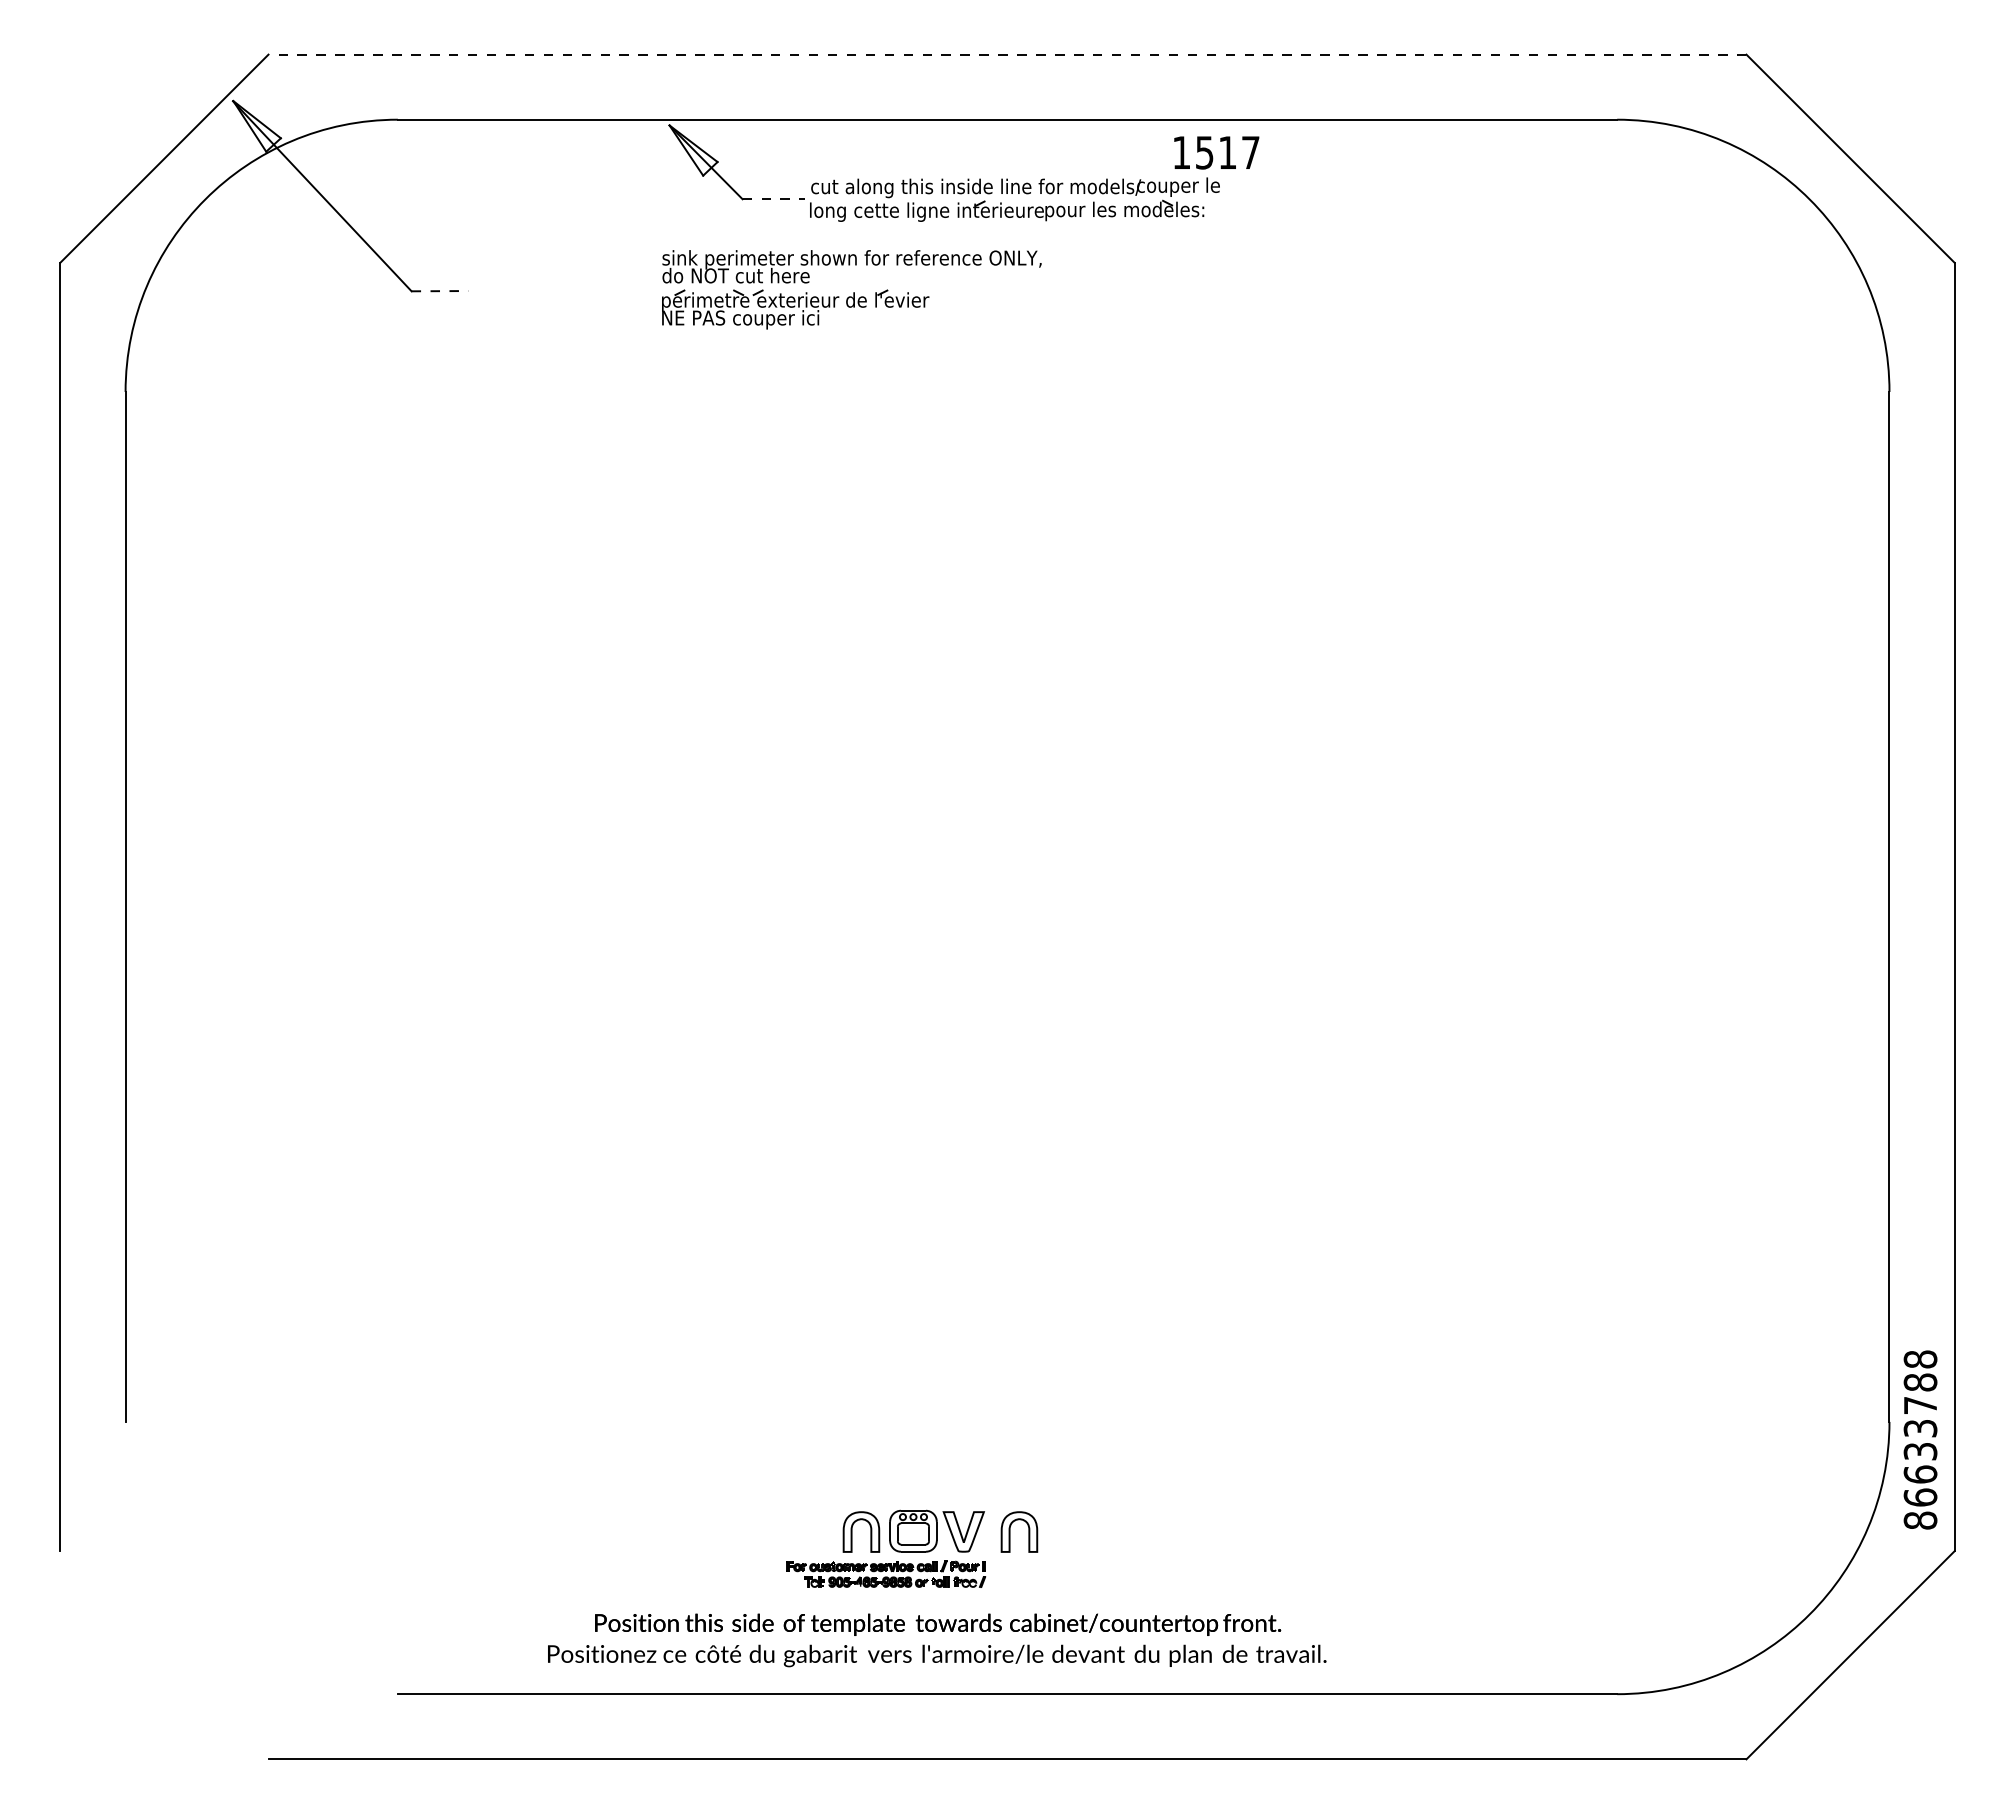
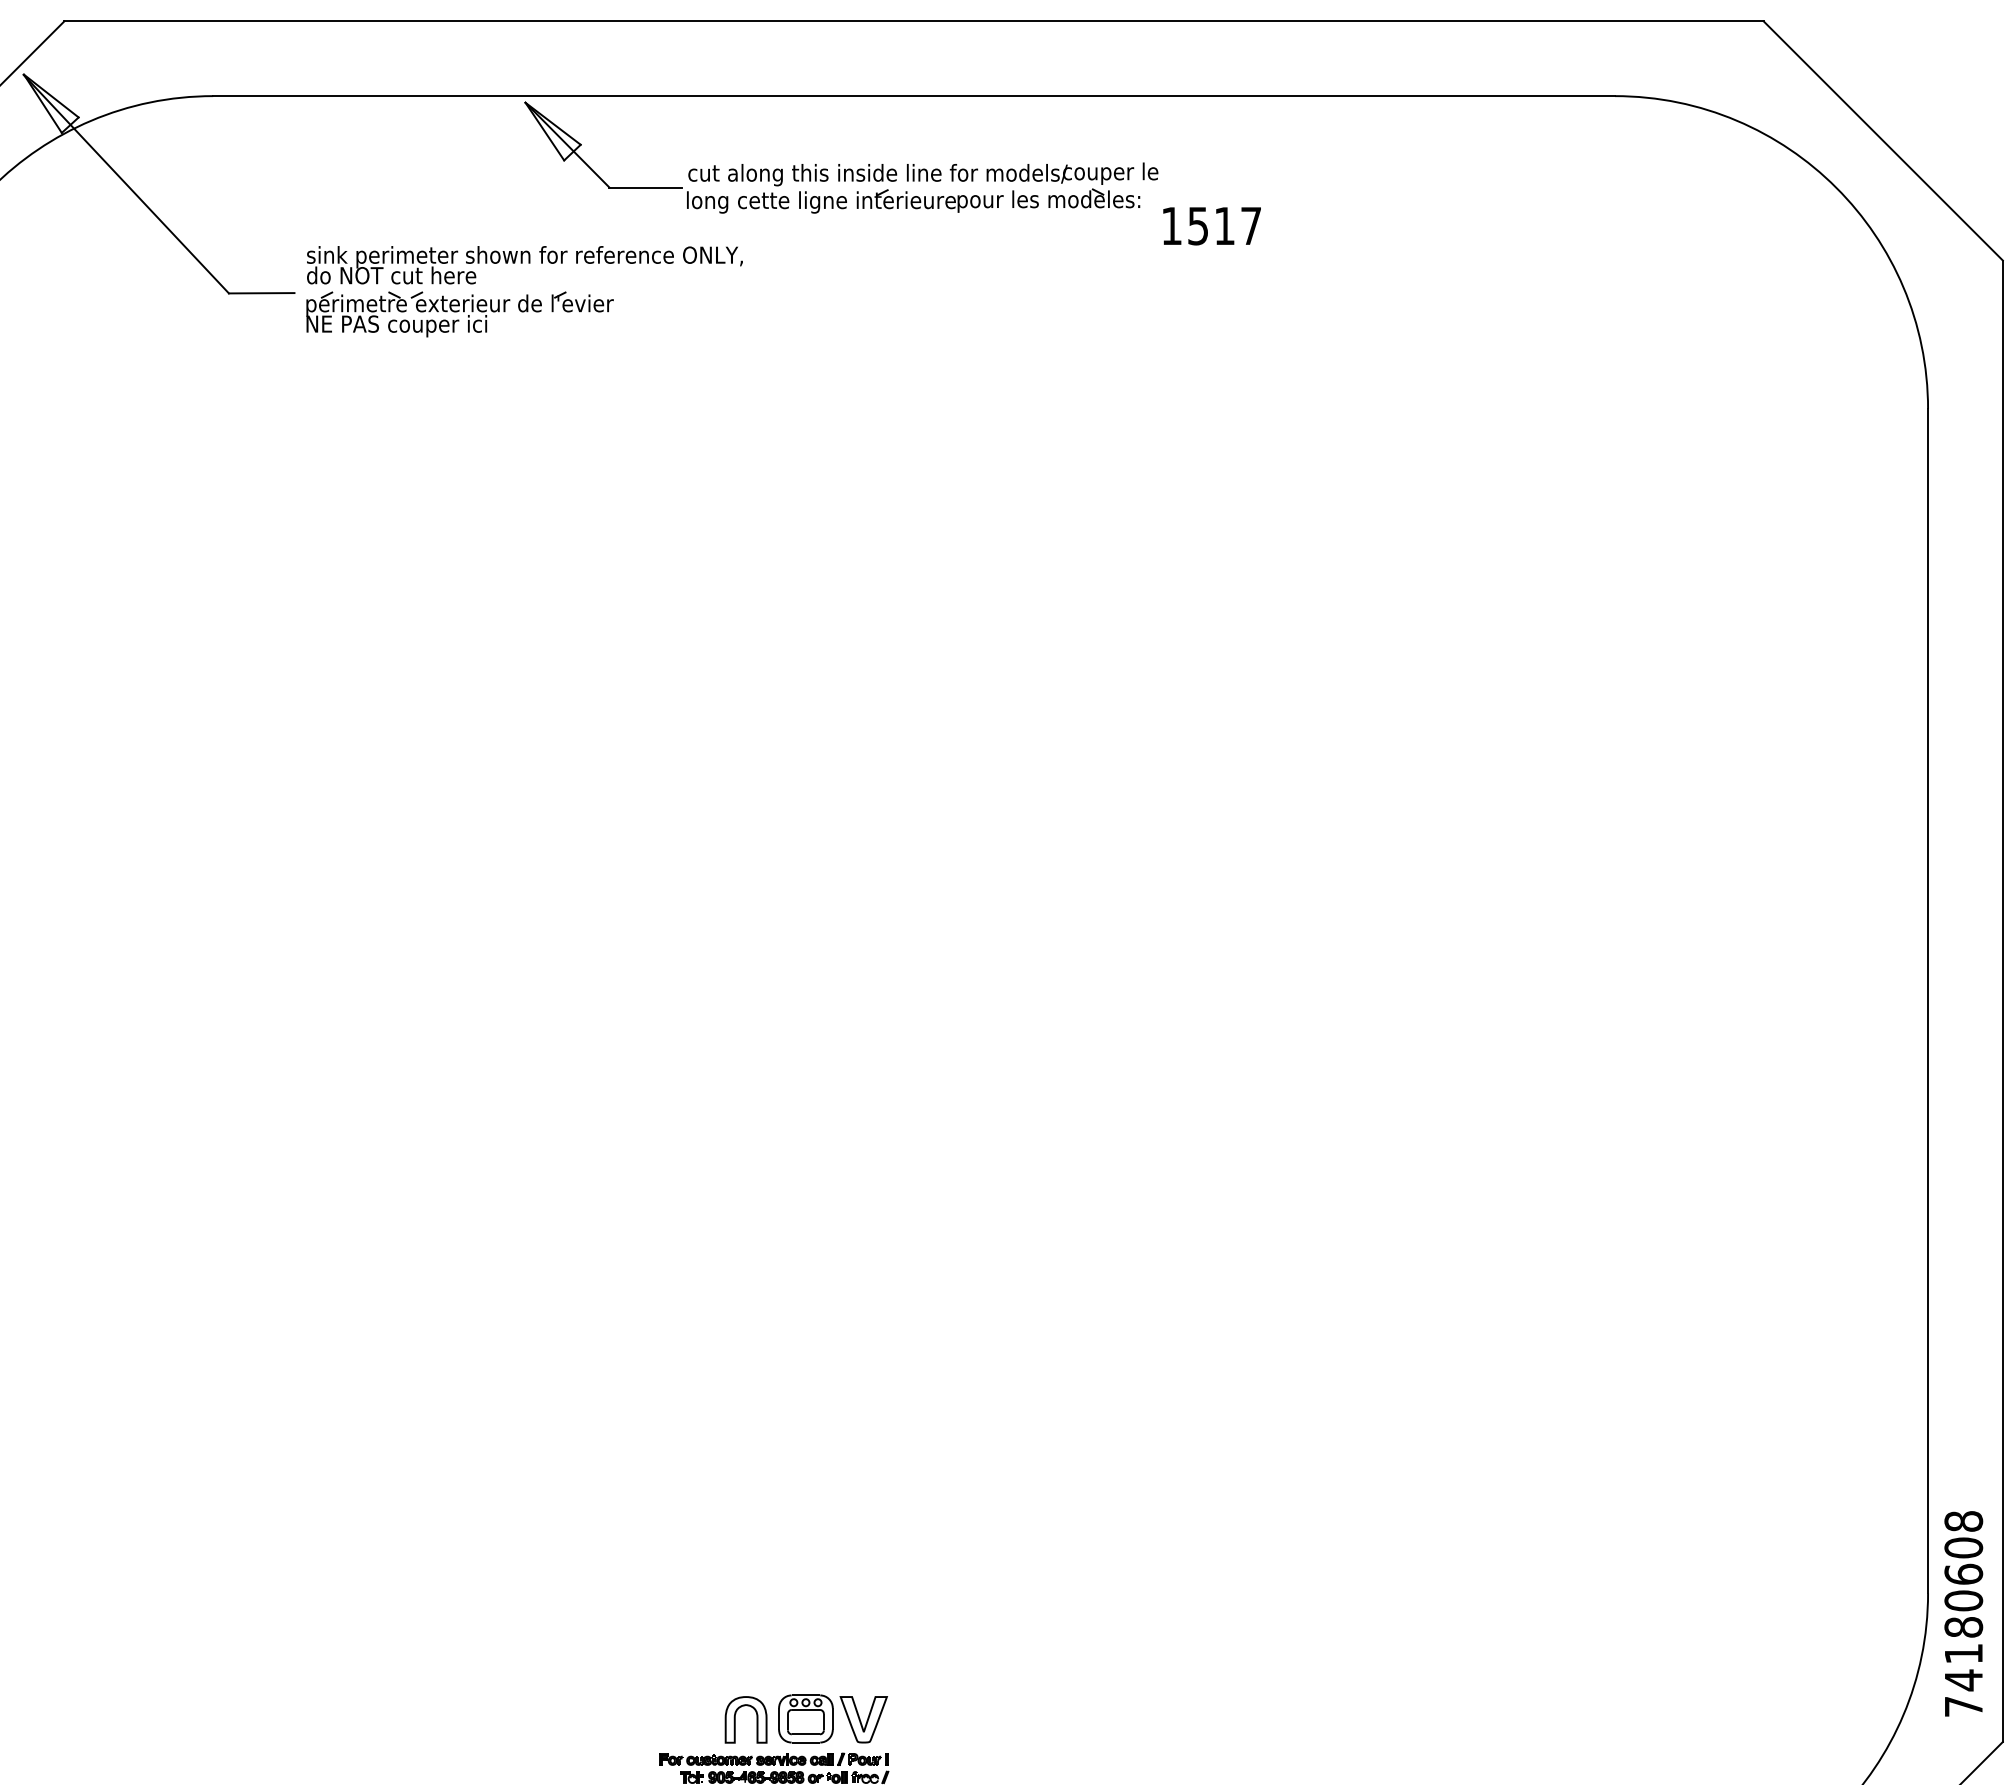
line: (1007, 54) -> (914, 21), dashed -> solid
text: (1216, 152) -> (1211, 225), moved
line: (774, 199) -> (646, 187), dashed -> solid
part: (851, 289) -> (524, 291), moved
line: (440, 291) -> (262, 293), dashed -> solid
text: (1920, 1451) -> (1963, 1627), 86633788 -> 74180608
part: (1010, 1531) -> (917, 1719), removed

